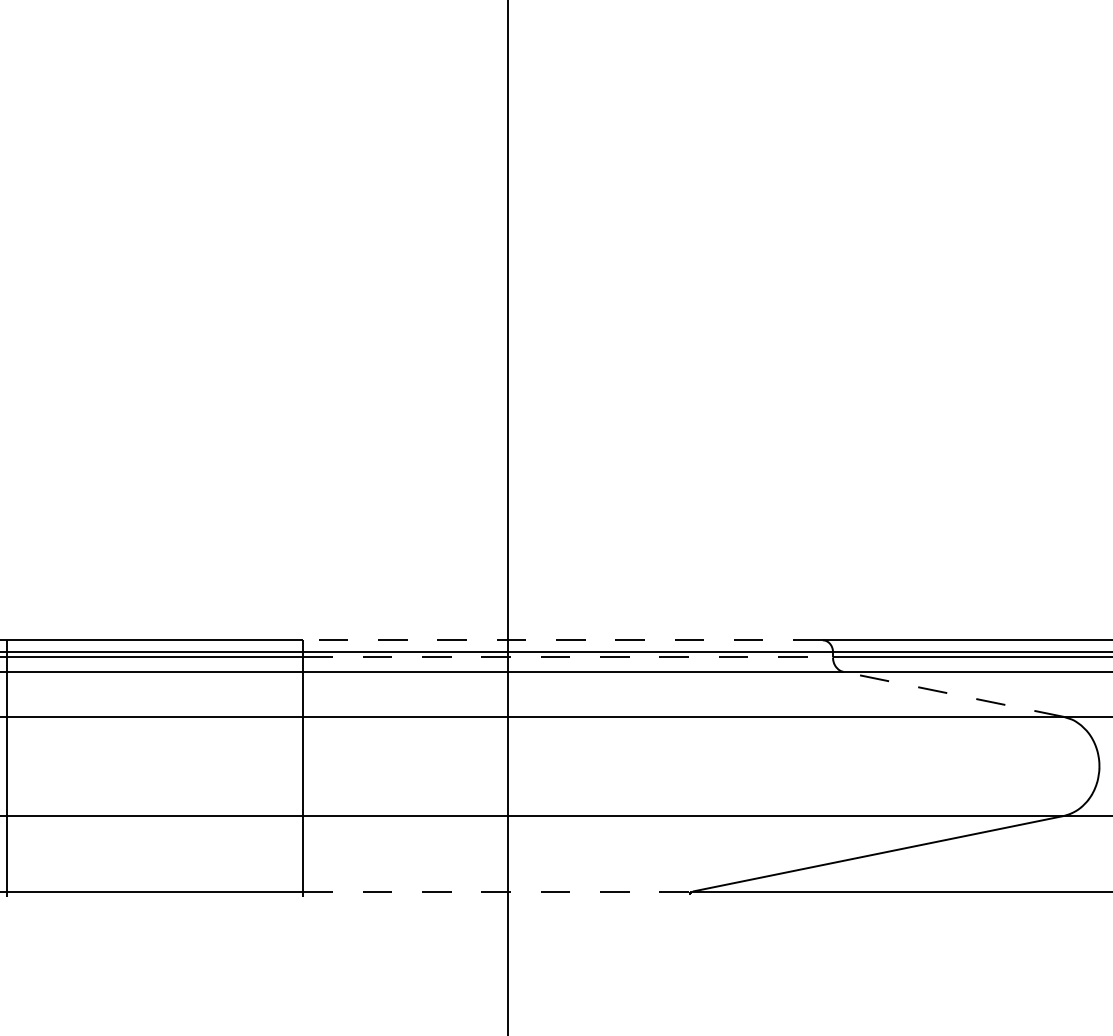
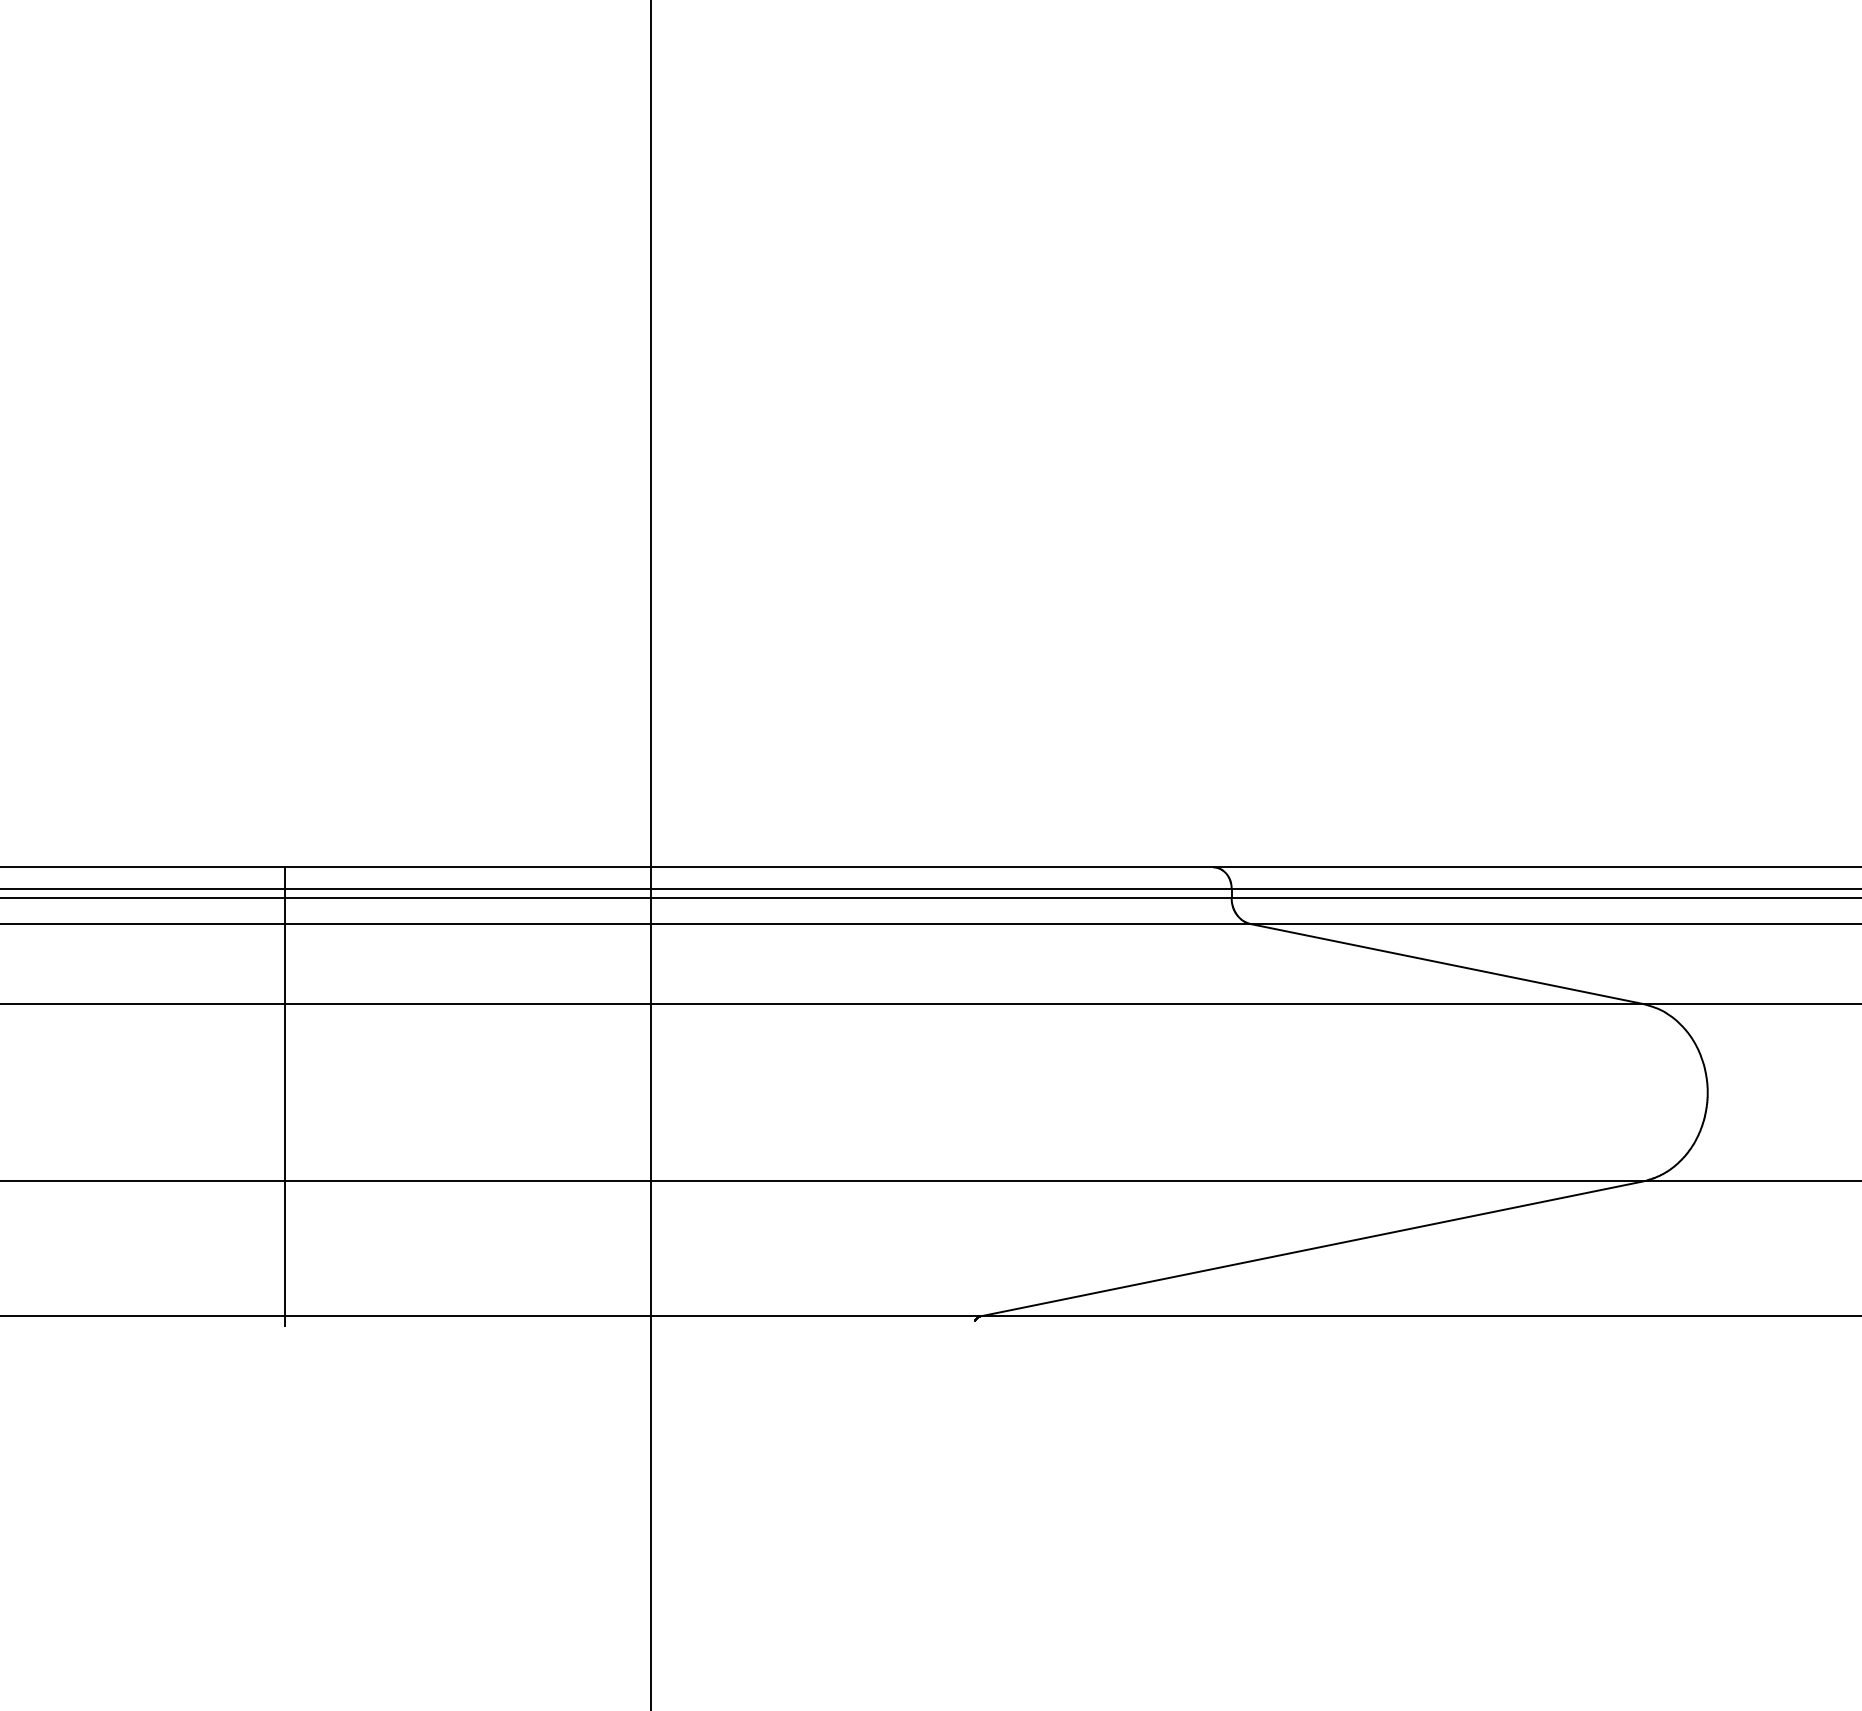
line: (563, 640) -> (750, 867), dashed -> solid
line: (568, 657) -> (759, 898), dashed -> solid
line: (953, 694) -> (1446, 964), dashed -> solid
line: (498, 891) -> (633, 1316), dashed -> solid

